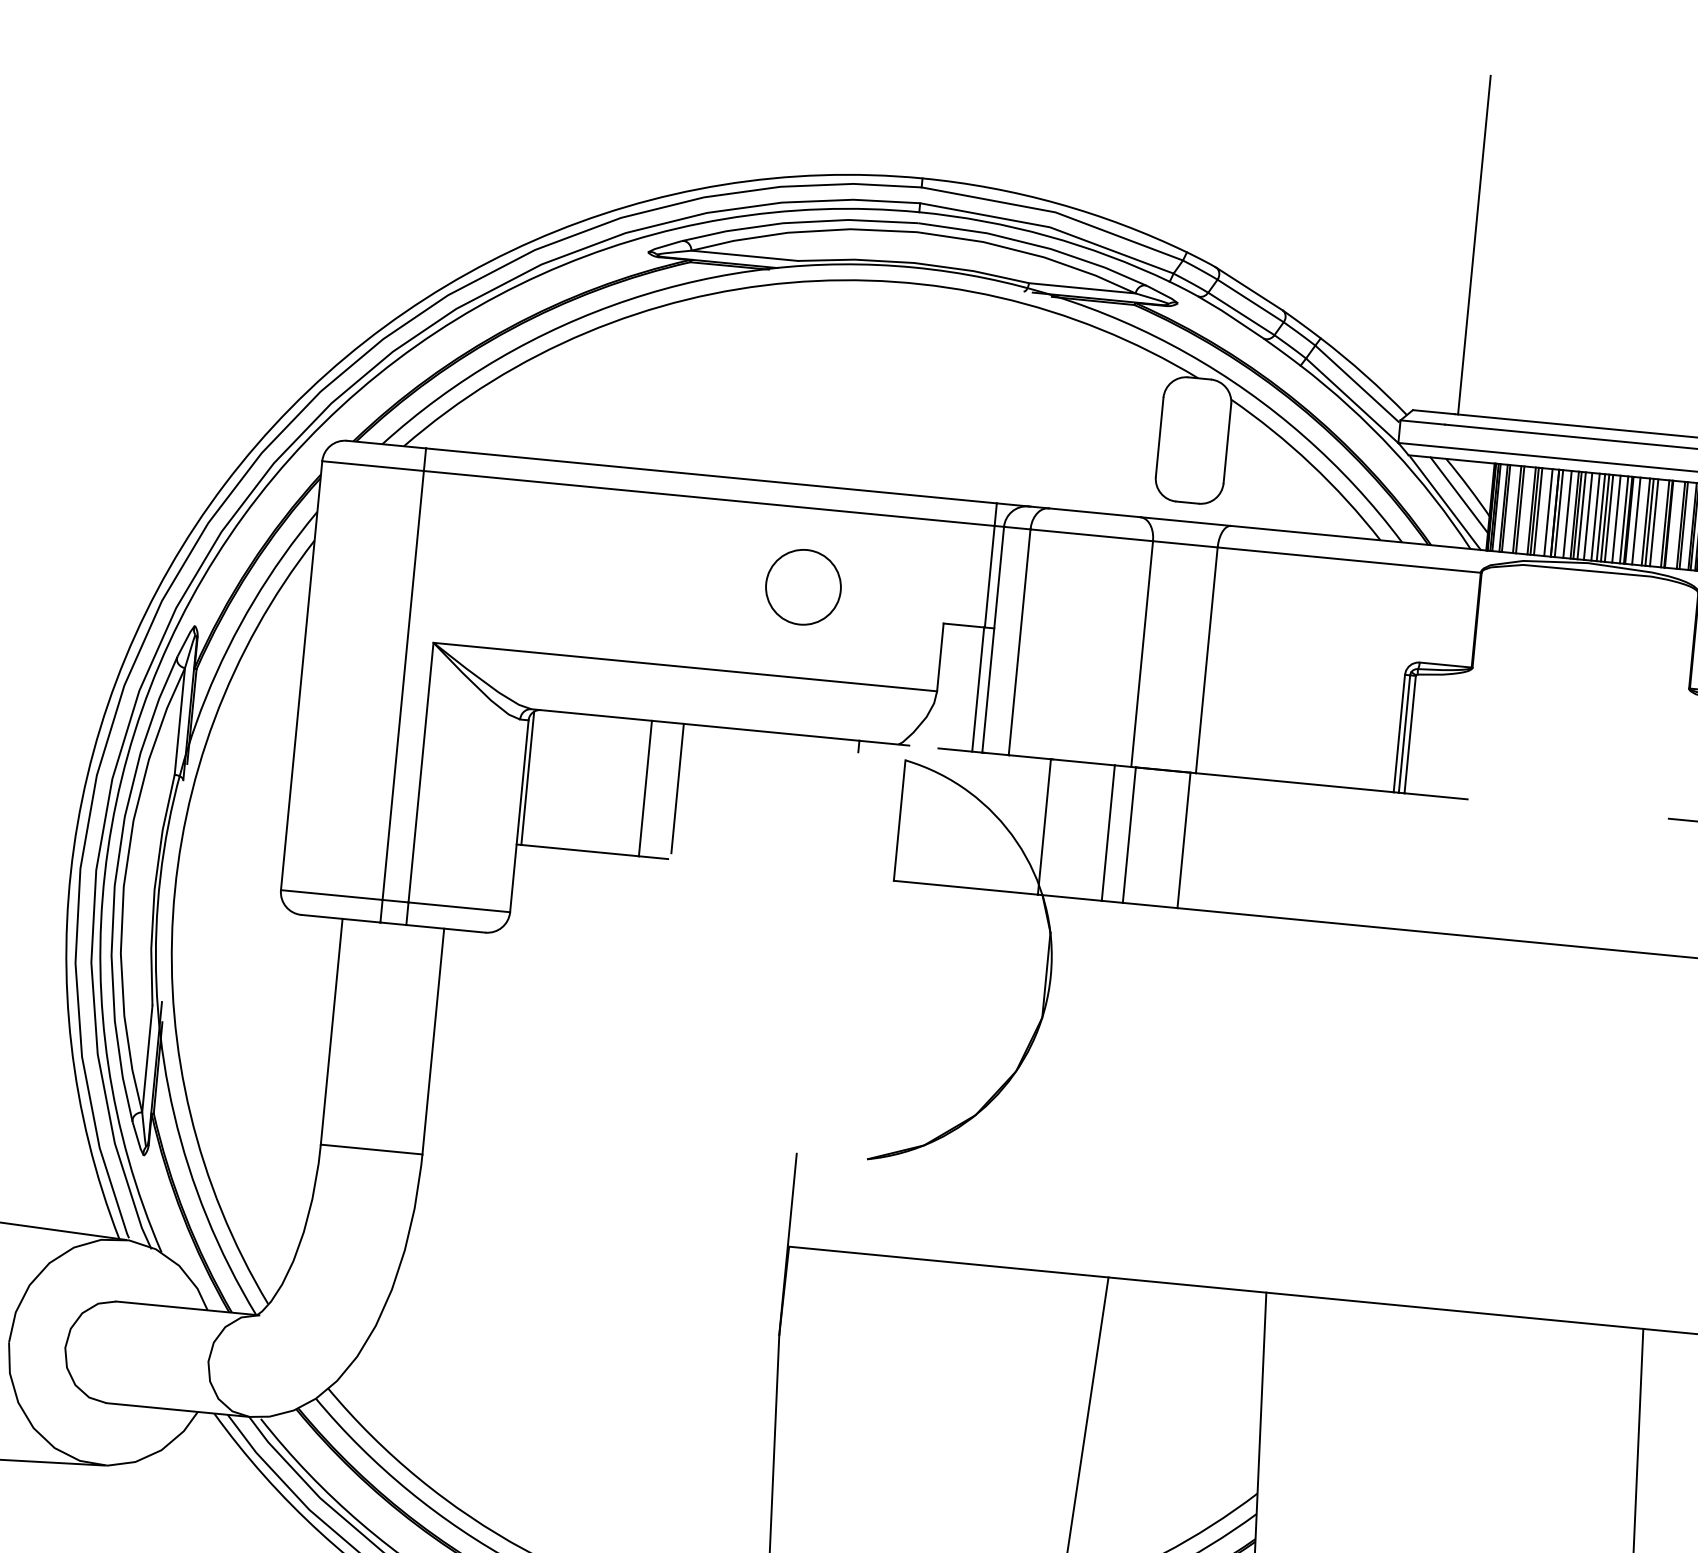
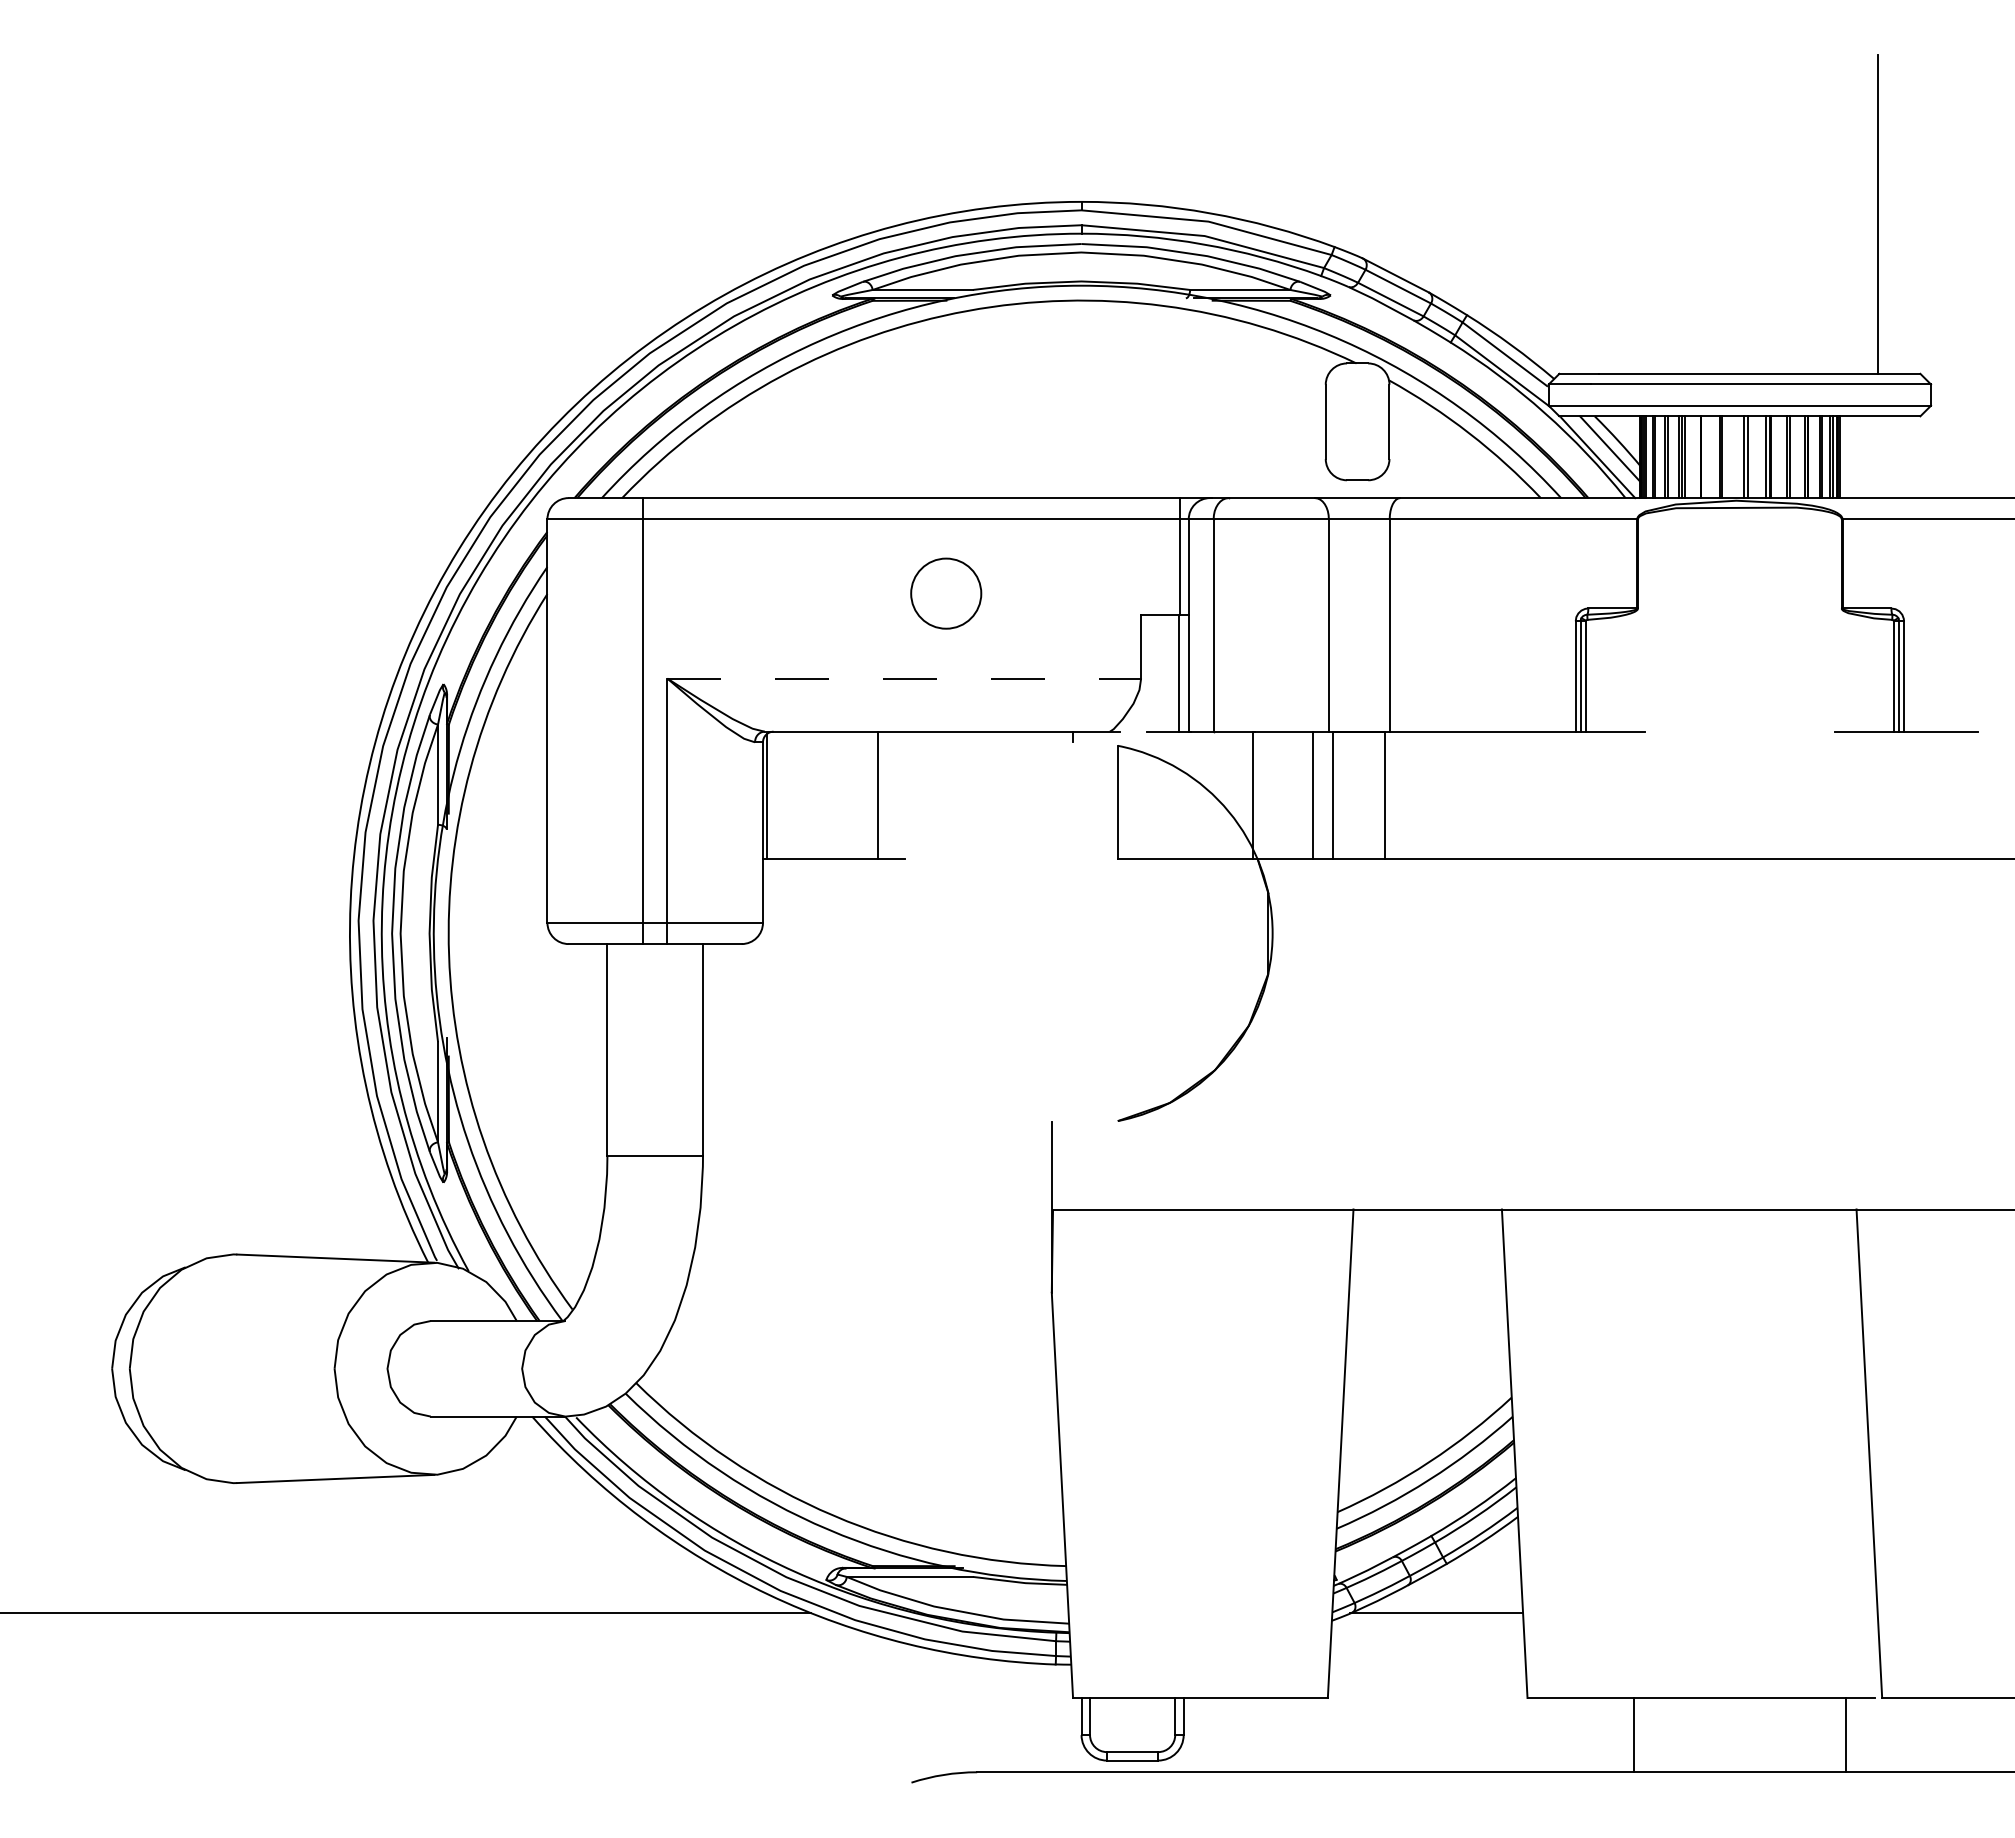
line: (1474, 245) -> (1601, 214), removed
line: (1548, 512) -> (1694, 457), removed
line: (1558, 513) -> (1704, 457), removed
line: (1567, 514) -> (1712, 457), removed
line: (1582, 516) -> (1726, 457), removed
line: (1588, 516) -> (1732, 457), removed
line: (1595, 517) -> (1739, 457), removed
line: (1608, 518) -> (1751, 457), removed
line: (1616, 519) -> (1758, 457), removed
line: (1636, 521) -> (1777, 457), removed
line: (1654, 523) -> (1794, 457), removed
circle: (803, 587) -> (946, 593), moved
line: (685, 666) -> (904, 678), solid -> dashed
line: (677, 788) -> (907, 792), removed

